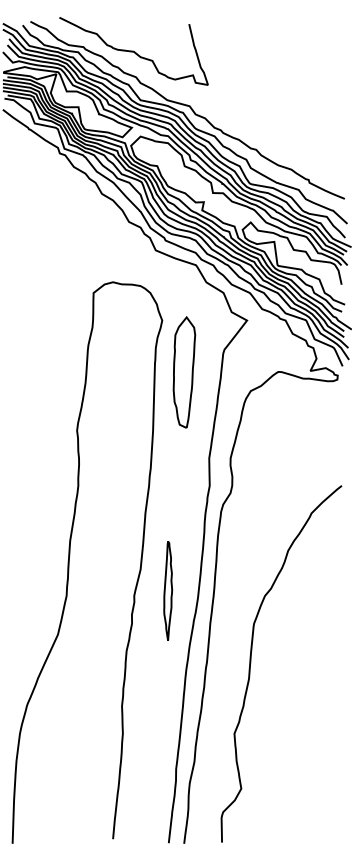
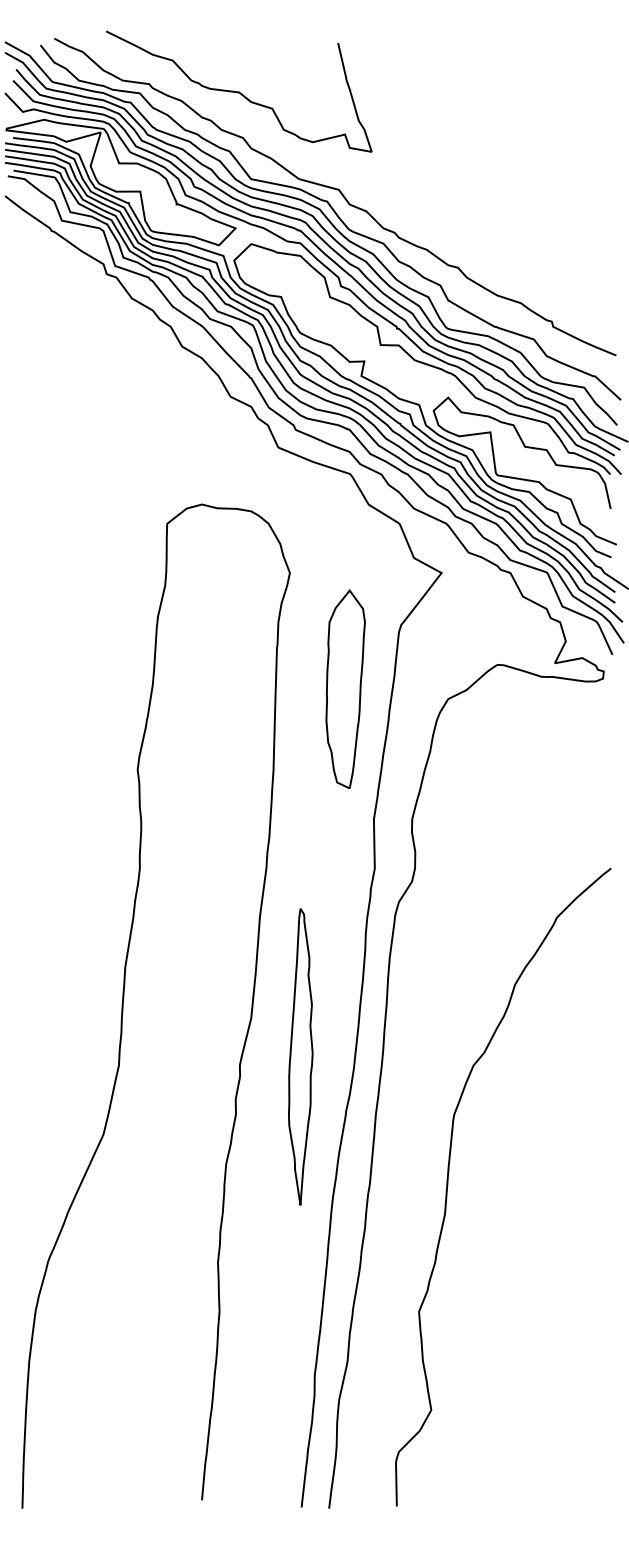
part: (184, 372) -> (345, 689), moved
part: (167, 590) -> (299, 1055), size x1.67

